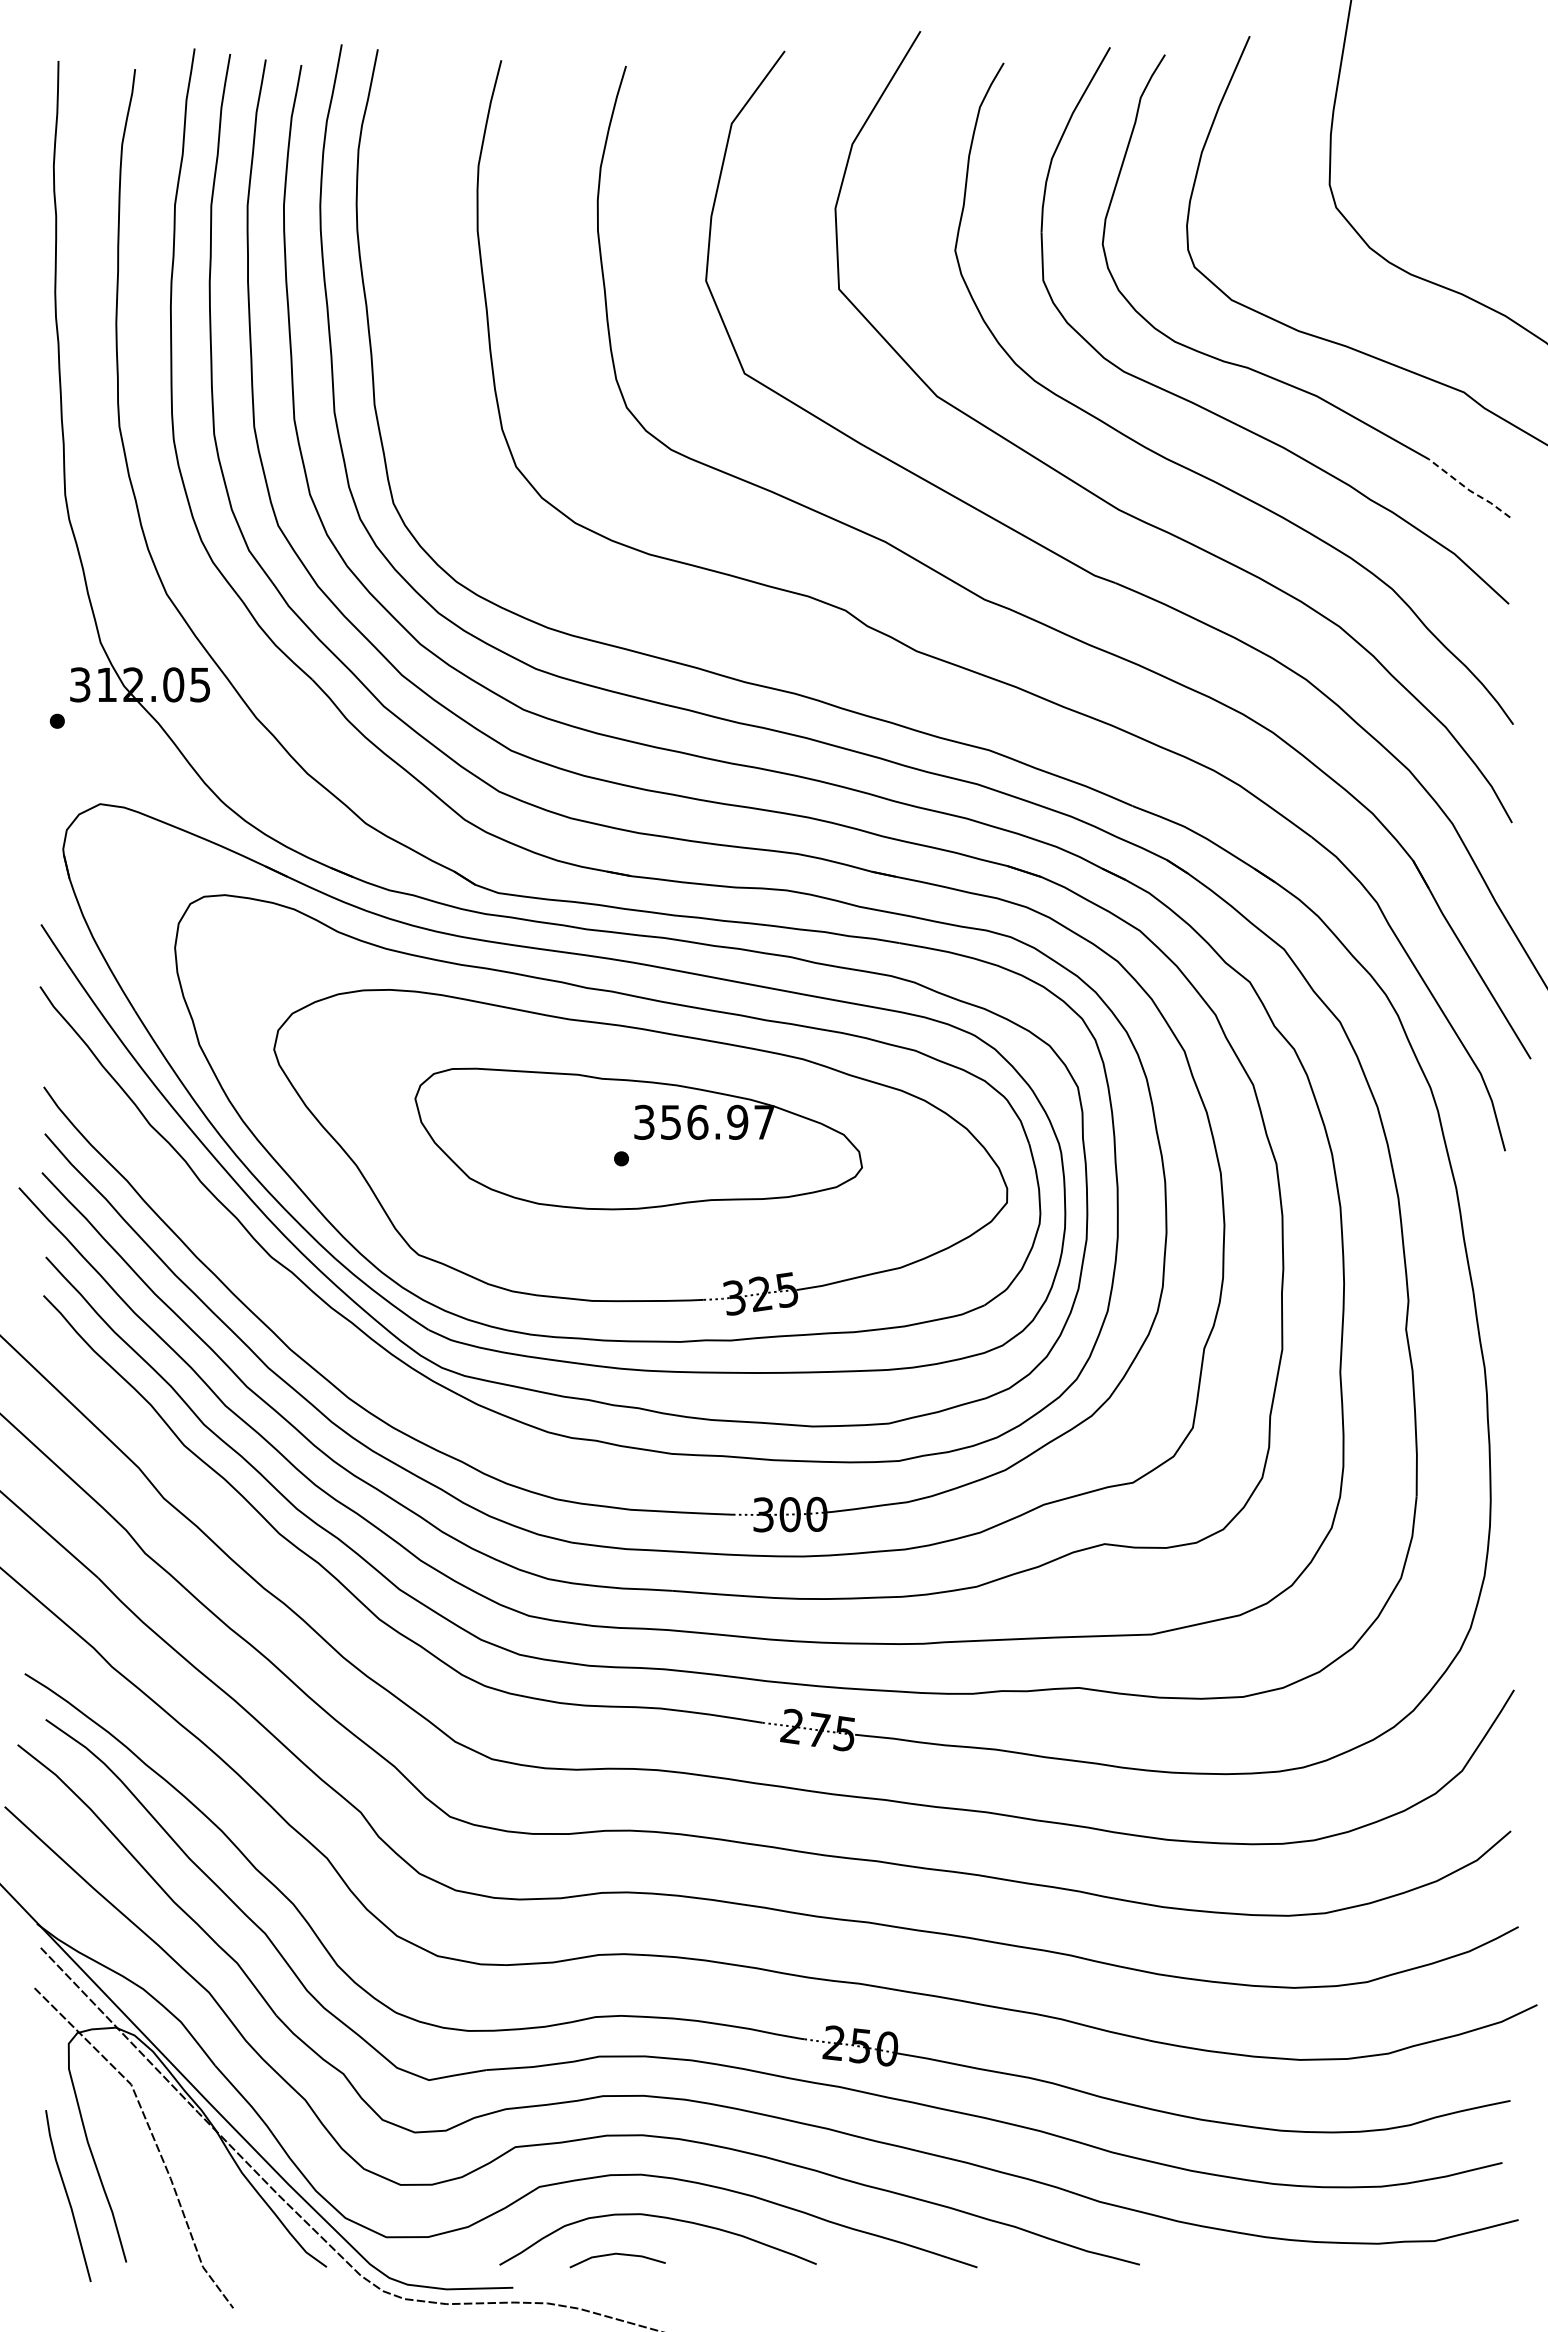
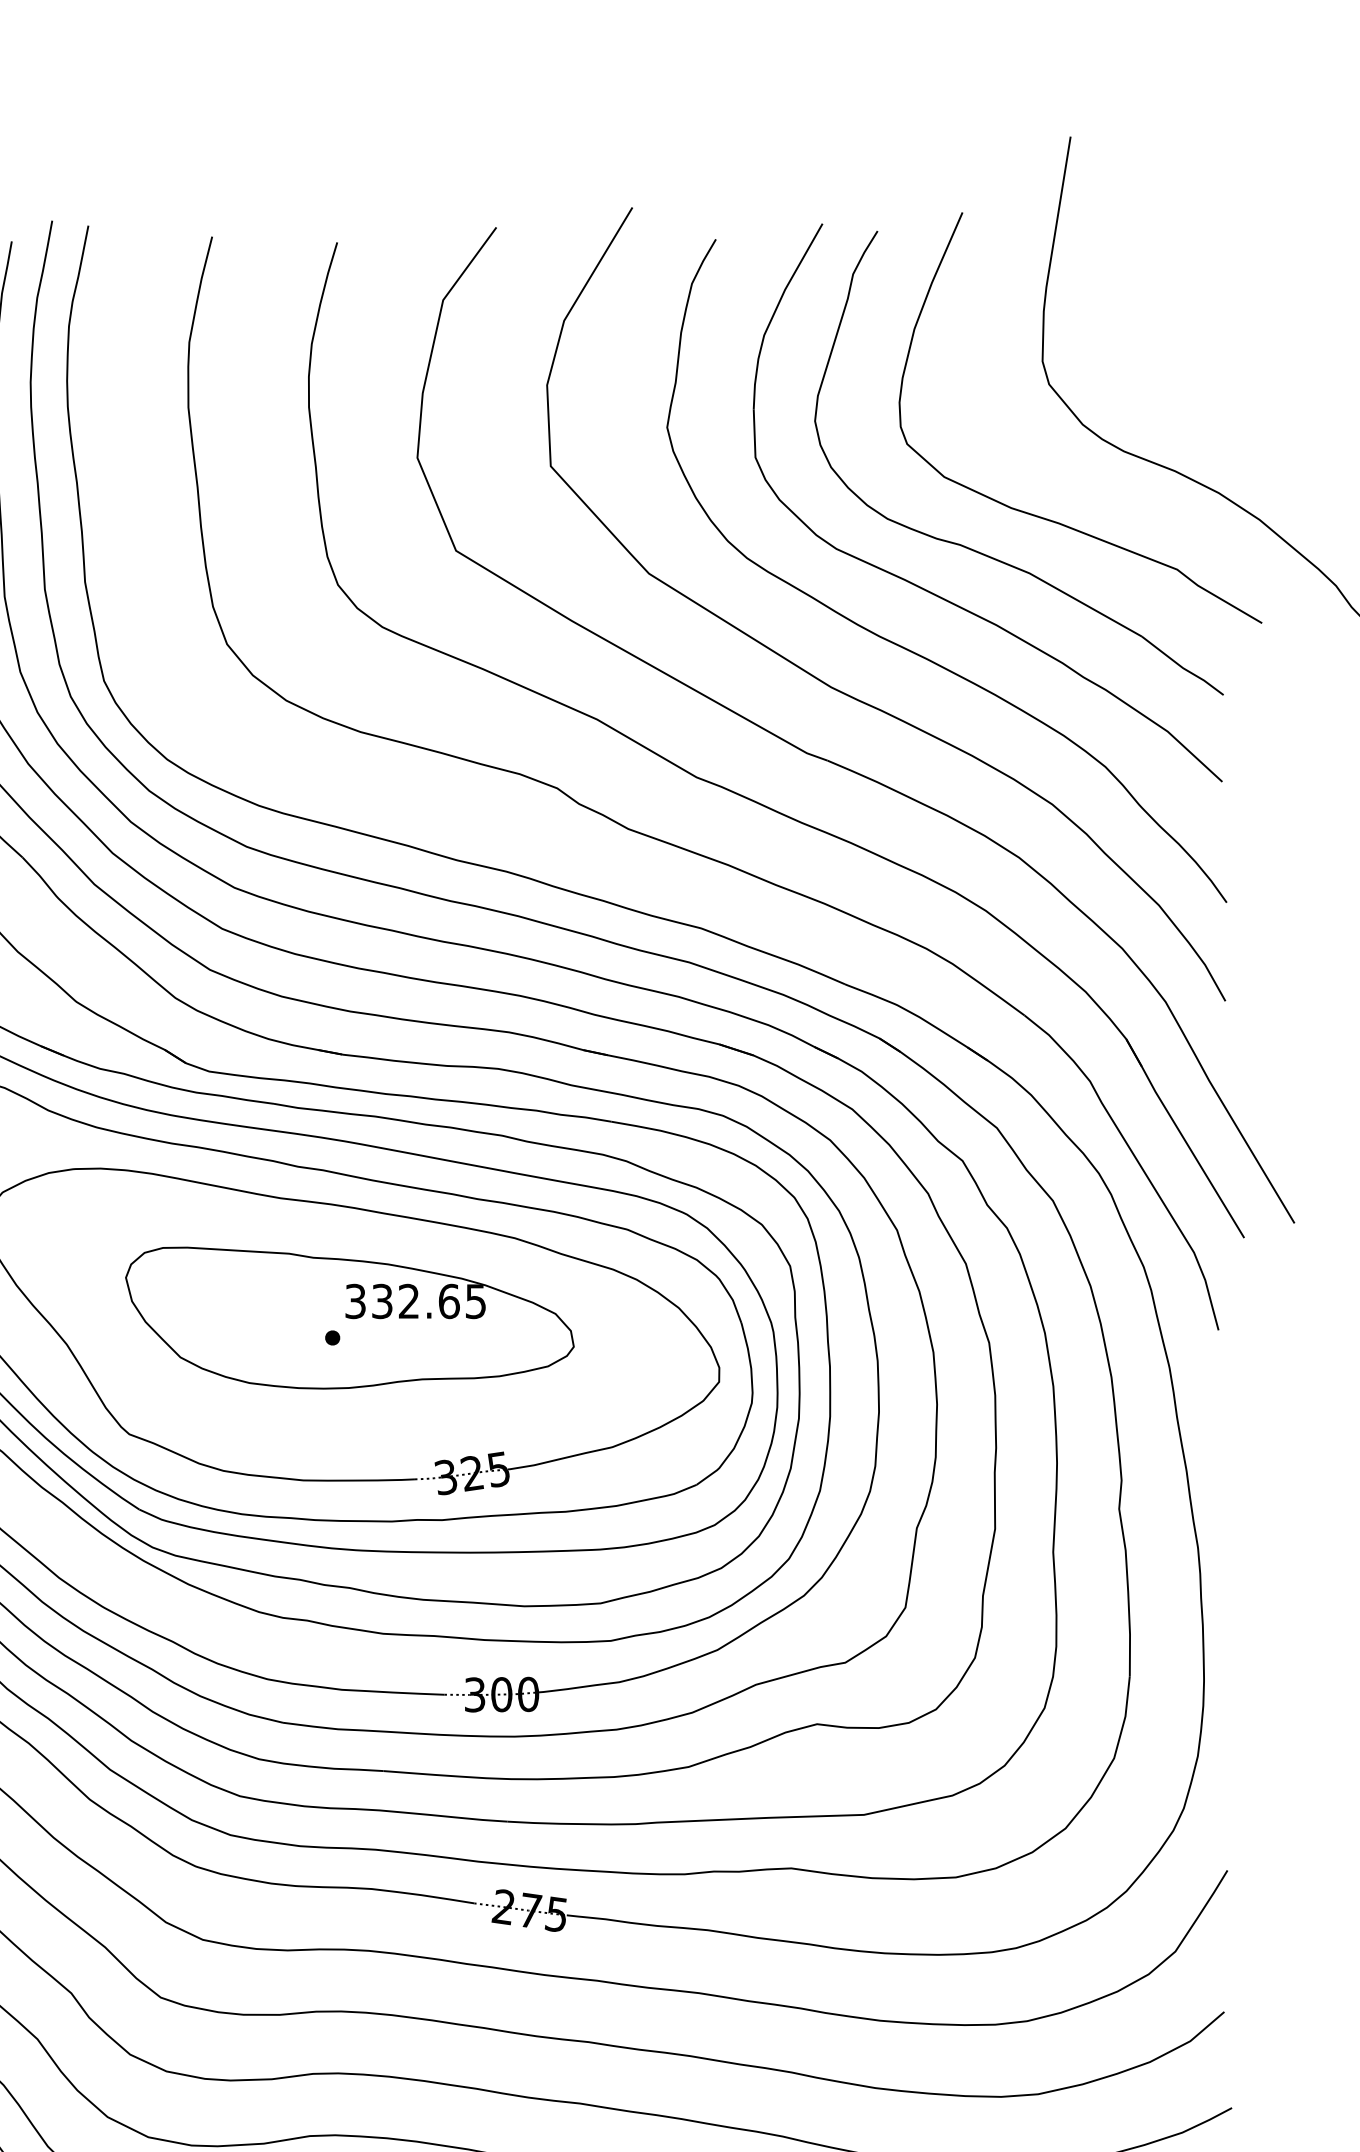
line: (1469, 490) -> (1182, 667), dashed -> solid
text: (717, 1121) -> (428, 1300), 356.97 -> 332.65

